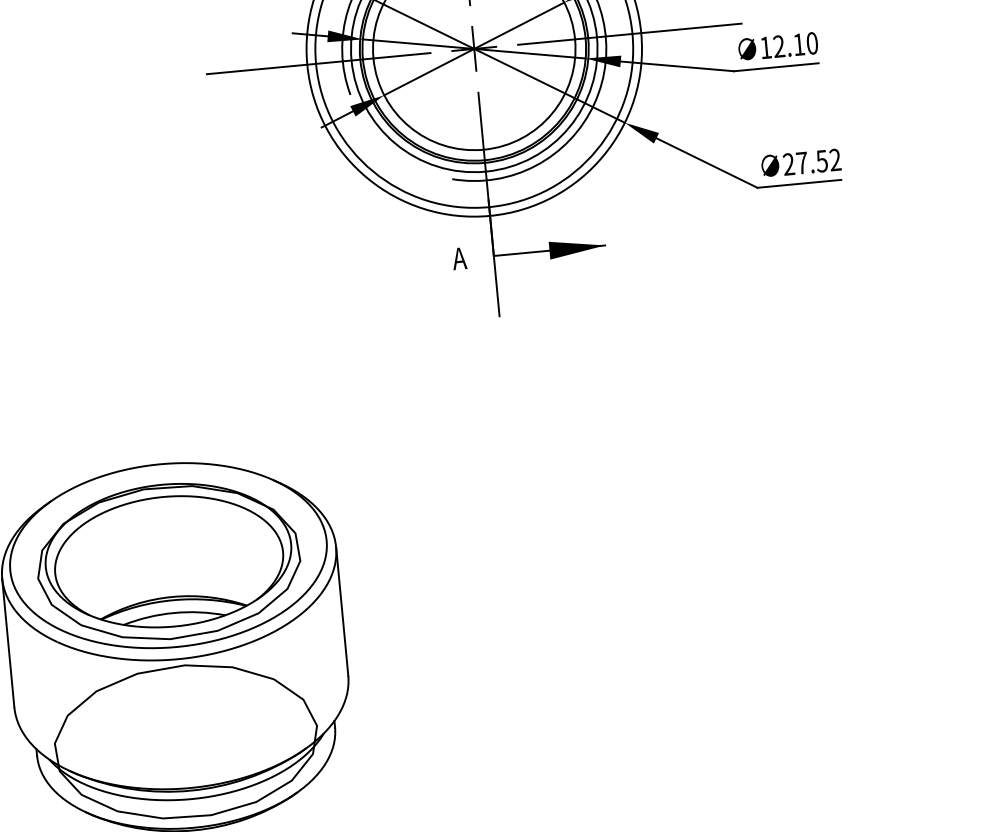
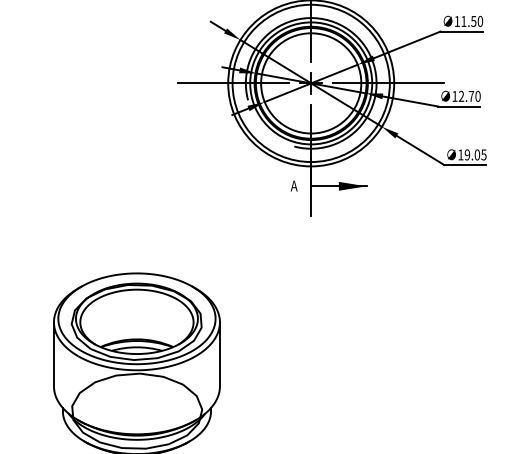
text: (799, 44) -> (471, 96), 12.10 -> 12.70
text: (812, 161) -> (472, 154), 27.52 -> 19.05

